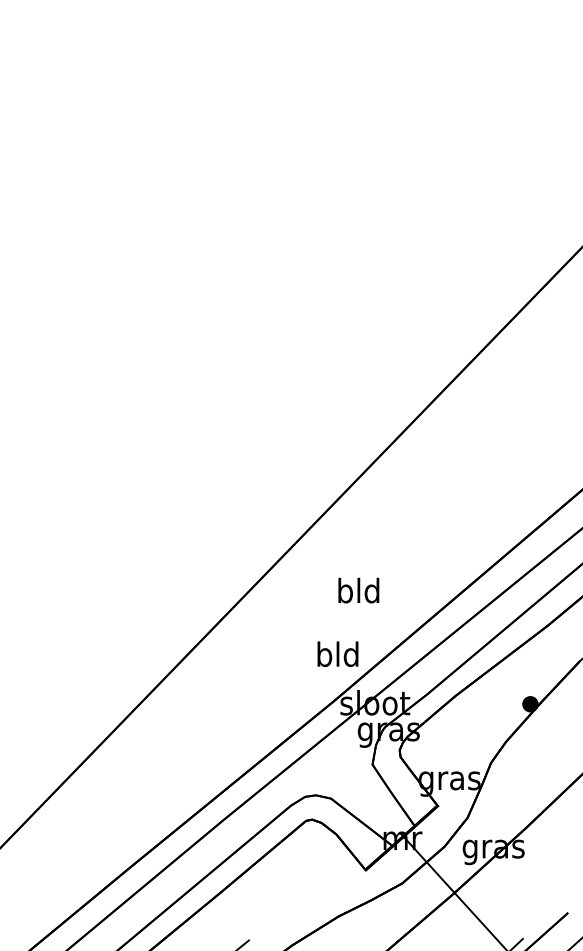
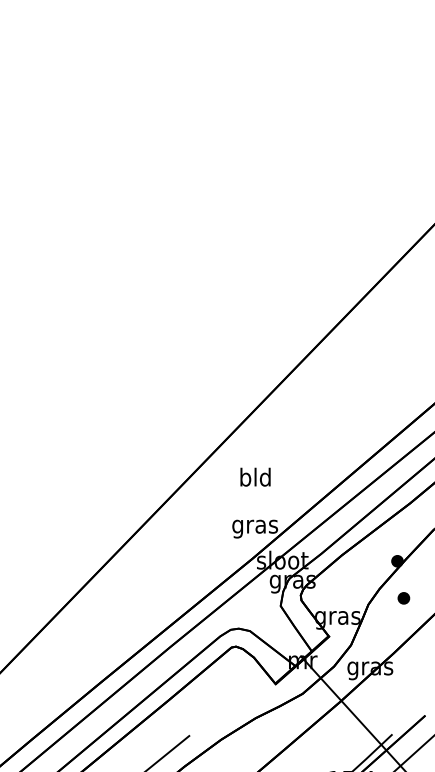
text: (358, 589) -> (255, 476), moved
text: (338, 657) -> (255, 526), bld -> gras
part: (538, 754) -> (403, 598), added

